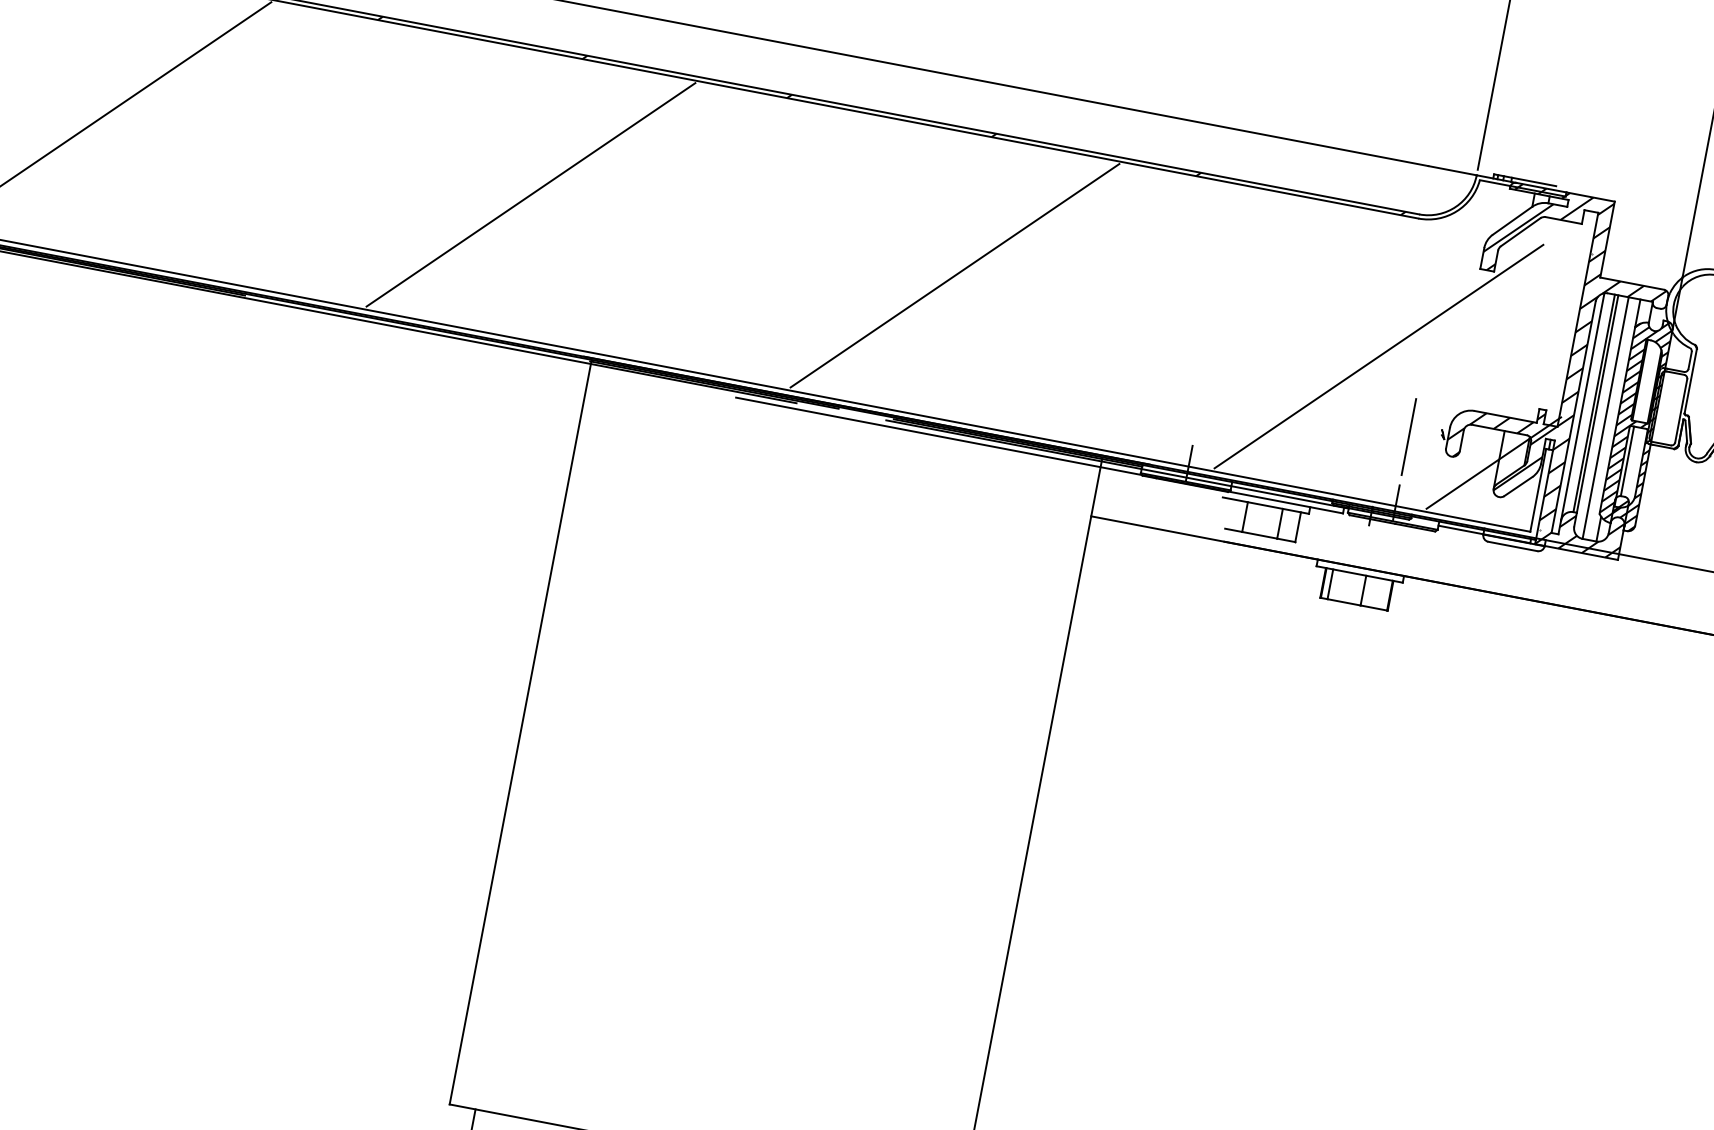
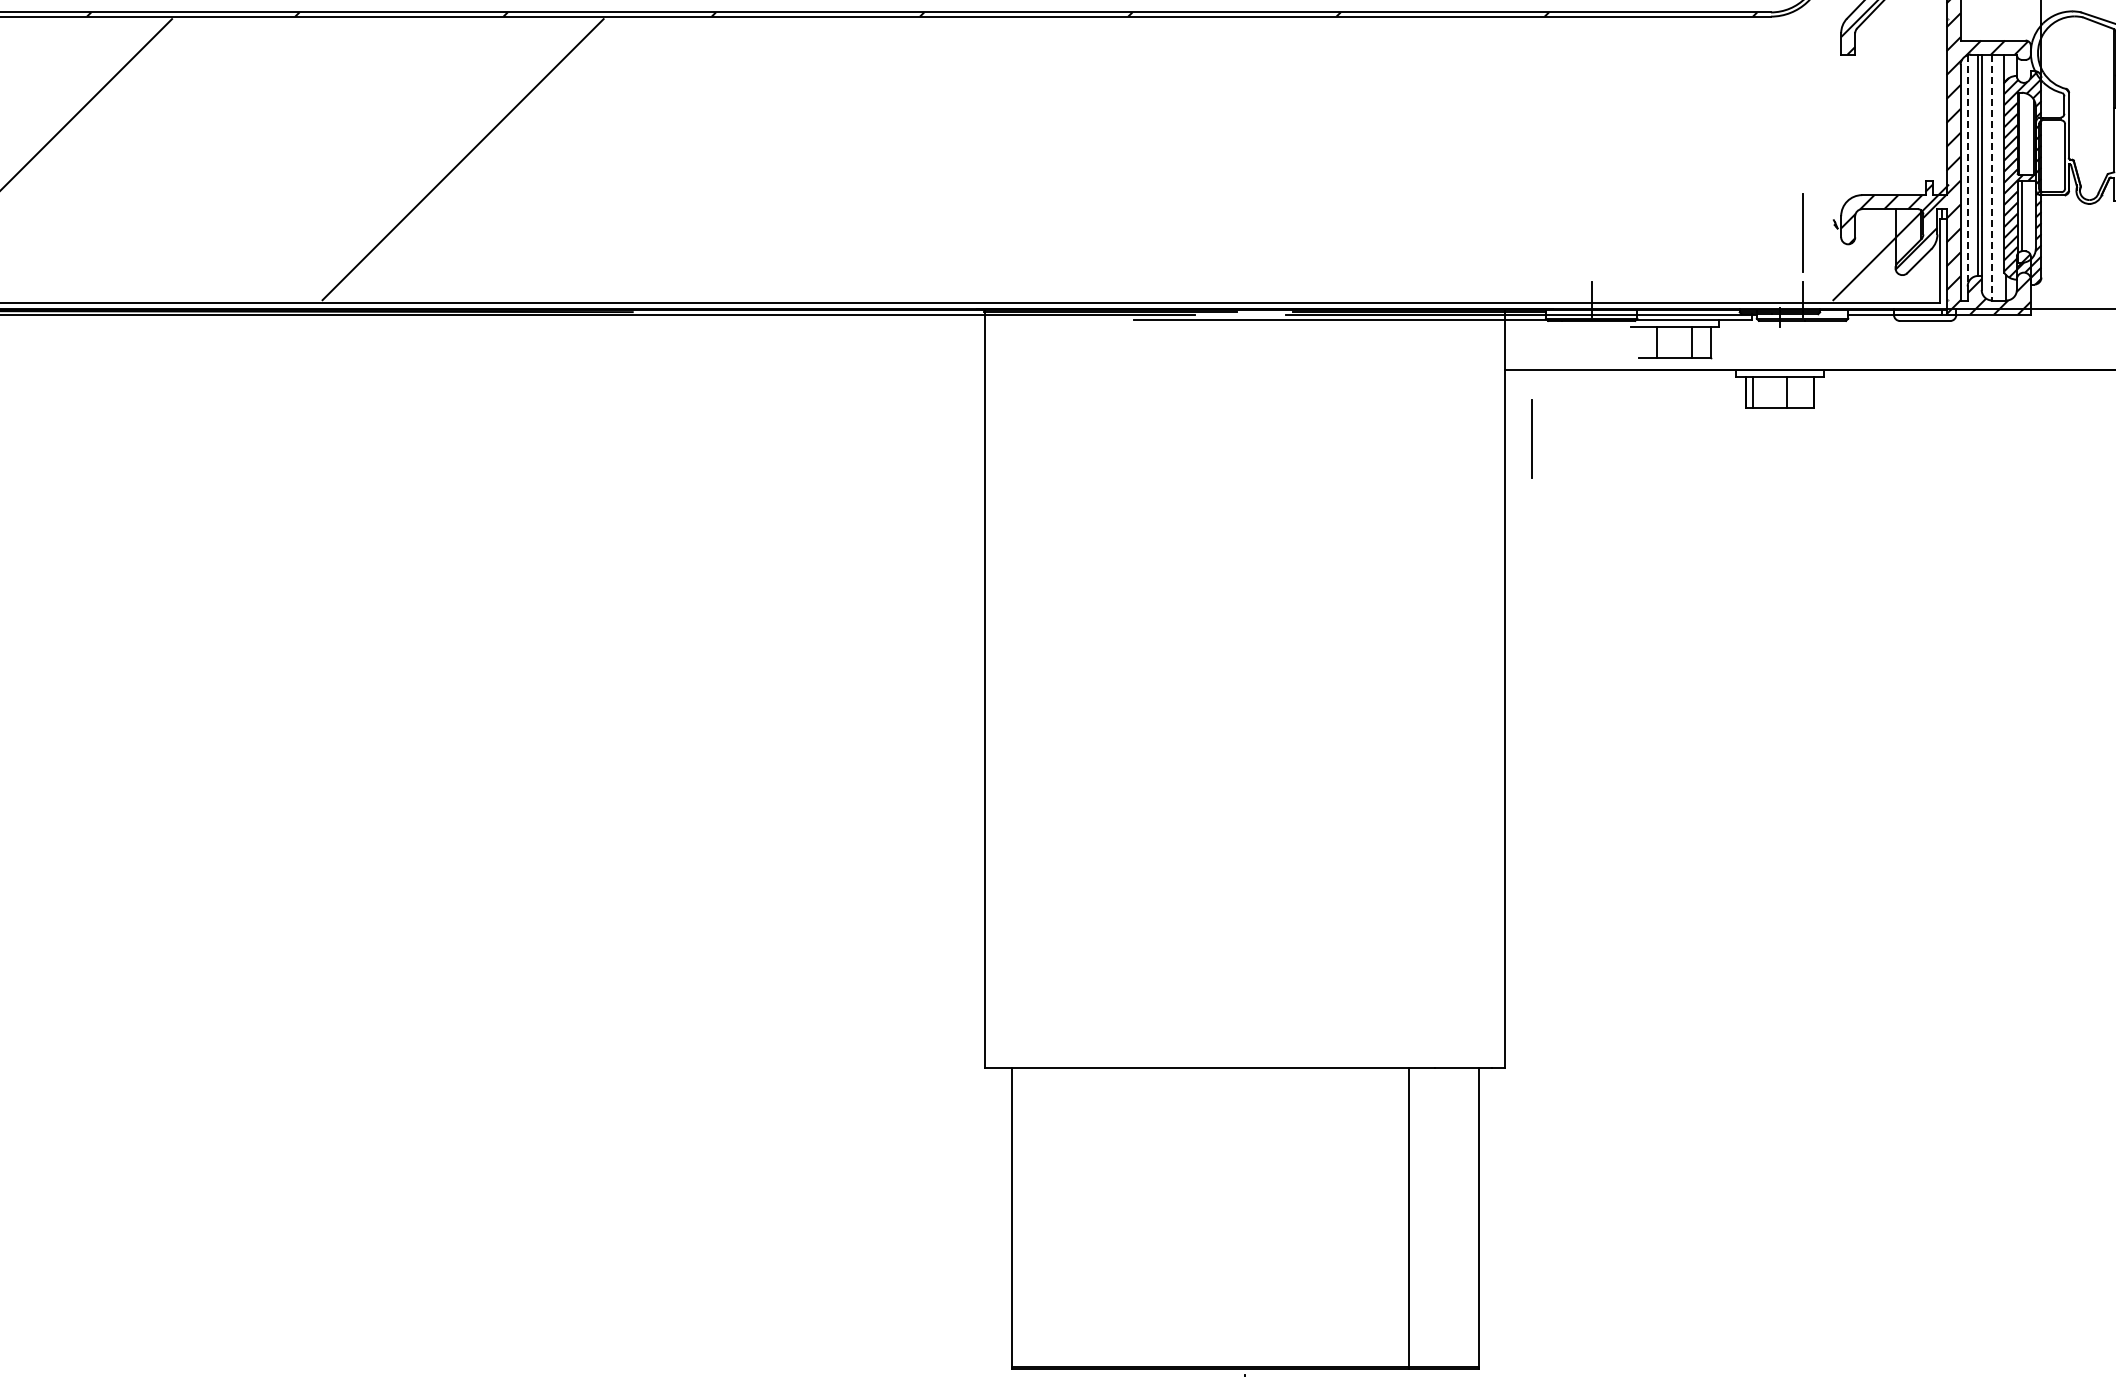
line: (530, 194) -> (894, 159), removed
line: (954, 275) -> (1325, 159), removed
line: (1378, 356) -> (1757, 159), removed
line: (1582, 406) -> (1967, 170), solid -> dashed
line: (1605, 418) -> (1992, 177), solid -> dashed
line: (1104, 588) -> (1531, 438), added

